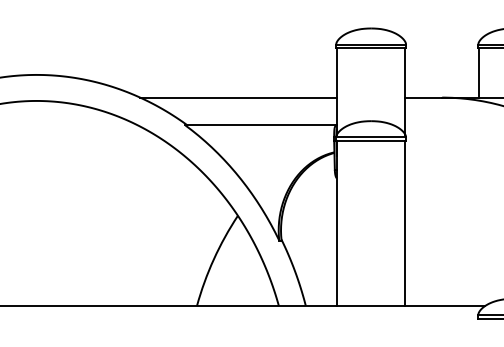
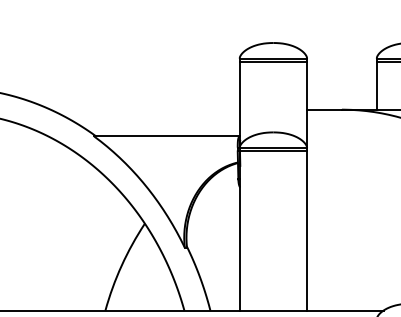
line: (238, 97) -> (145, 109), removed

